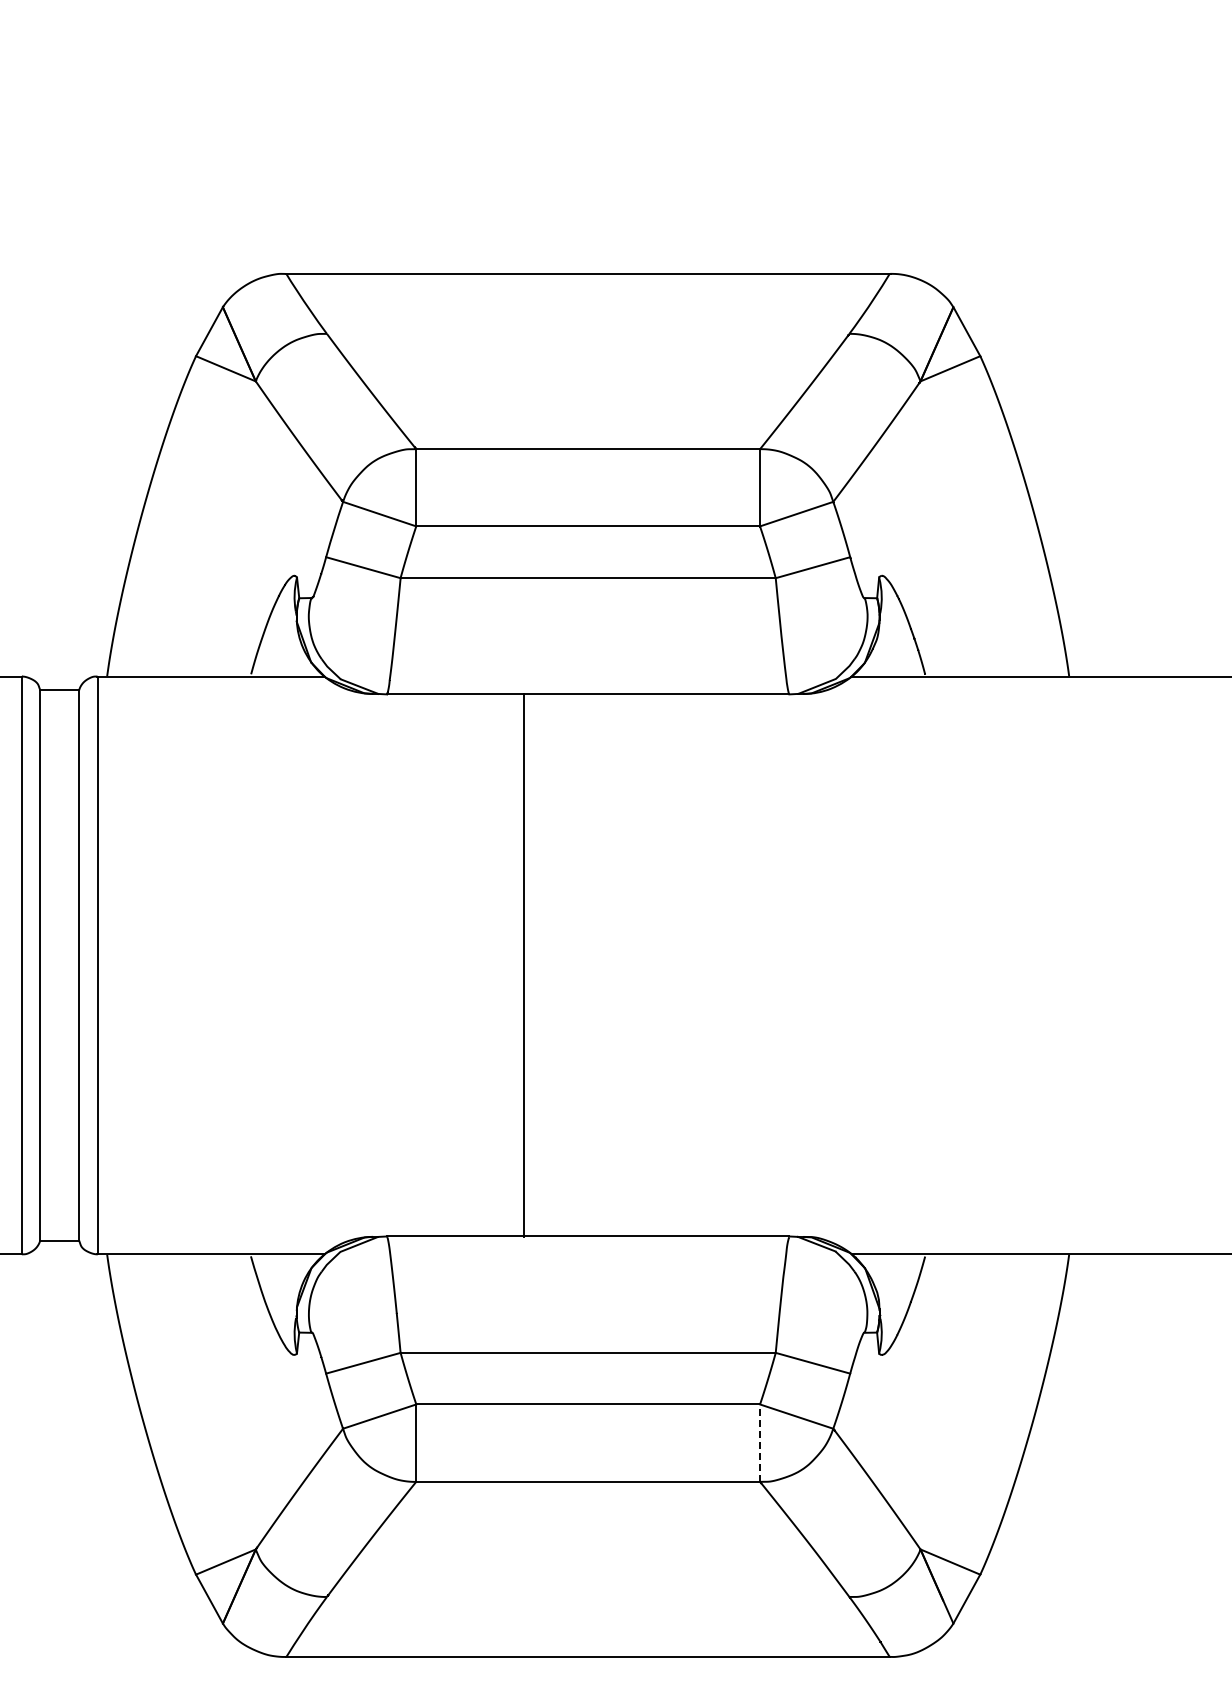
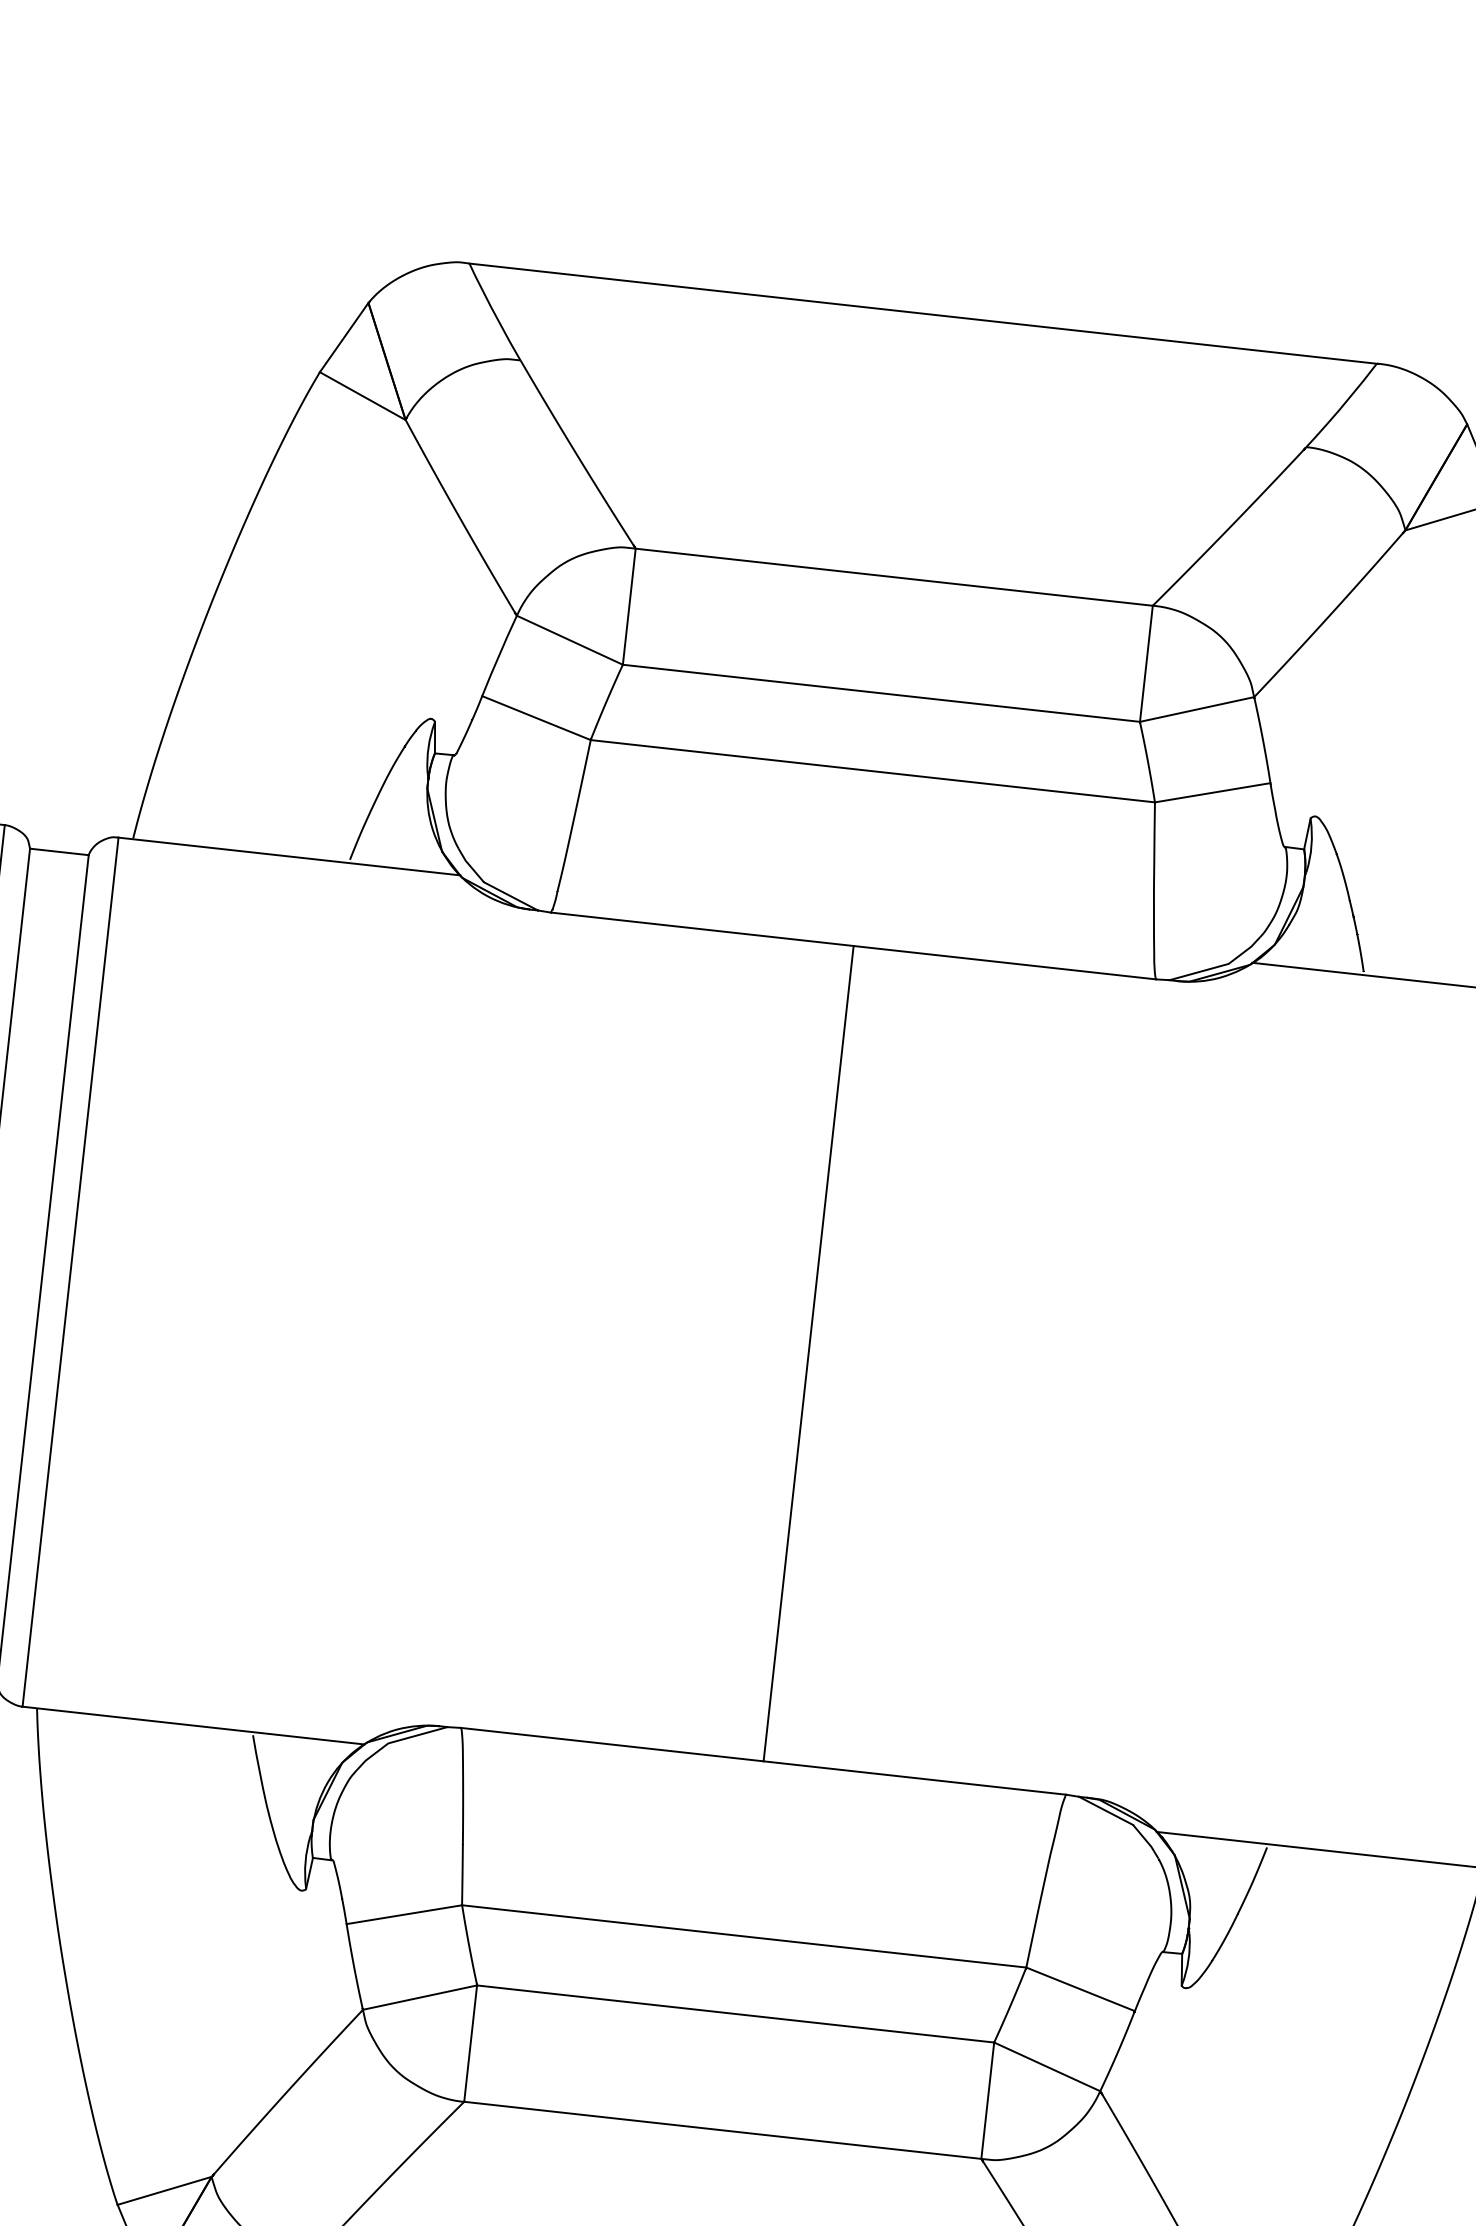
line: (524, 965) -> (809, 1353), moved
line: (760, 1443) -> (988, 2101), dashed -> solid

